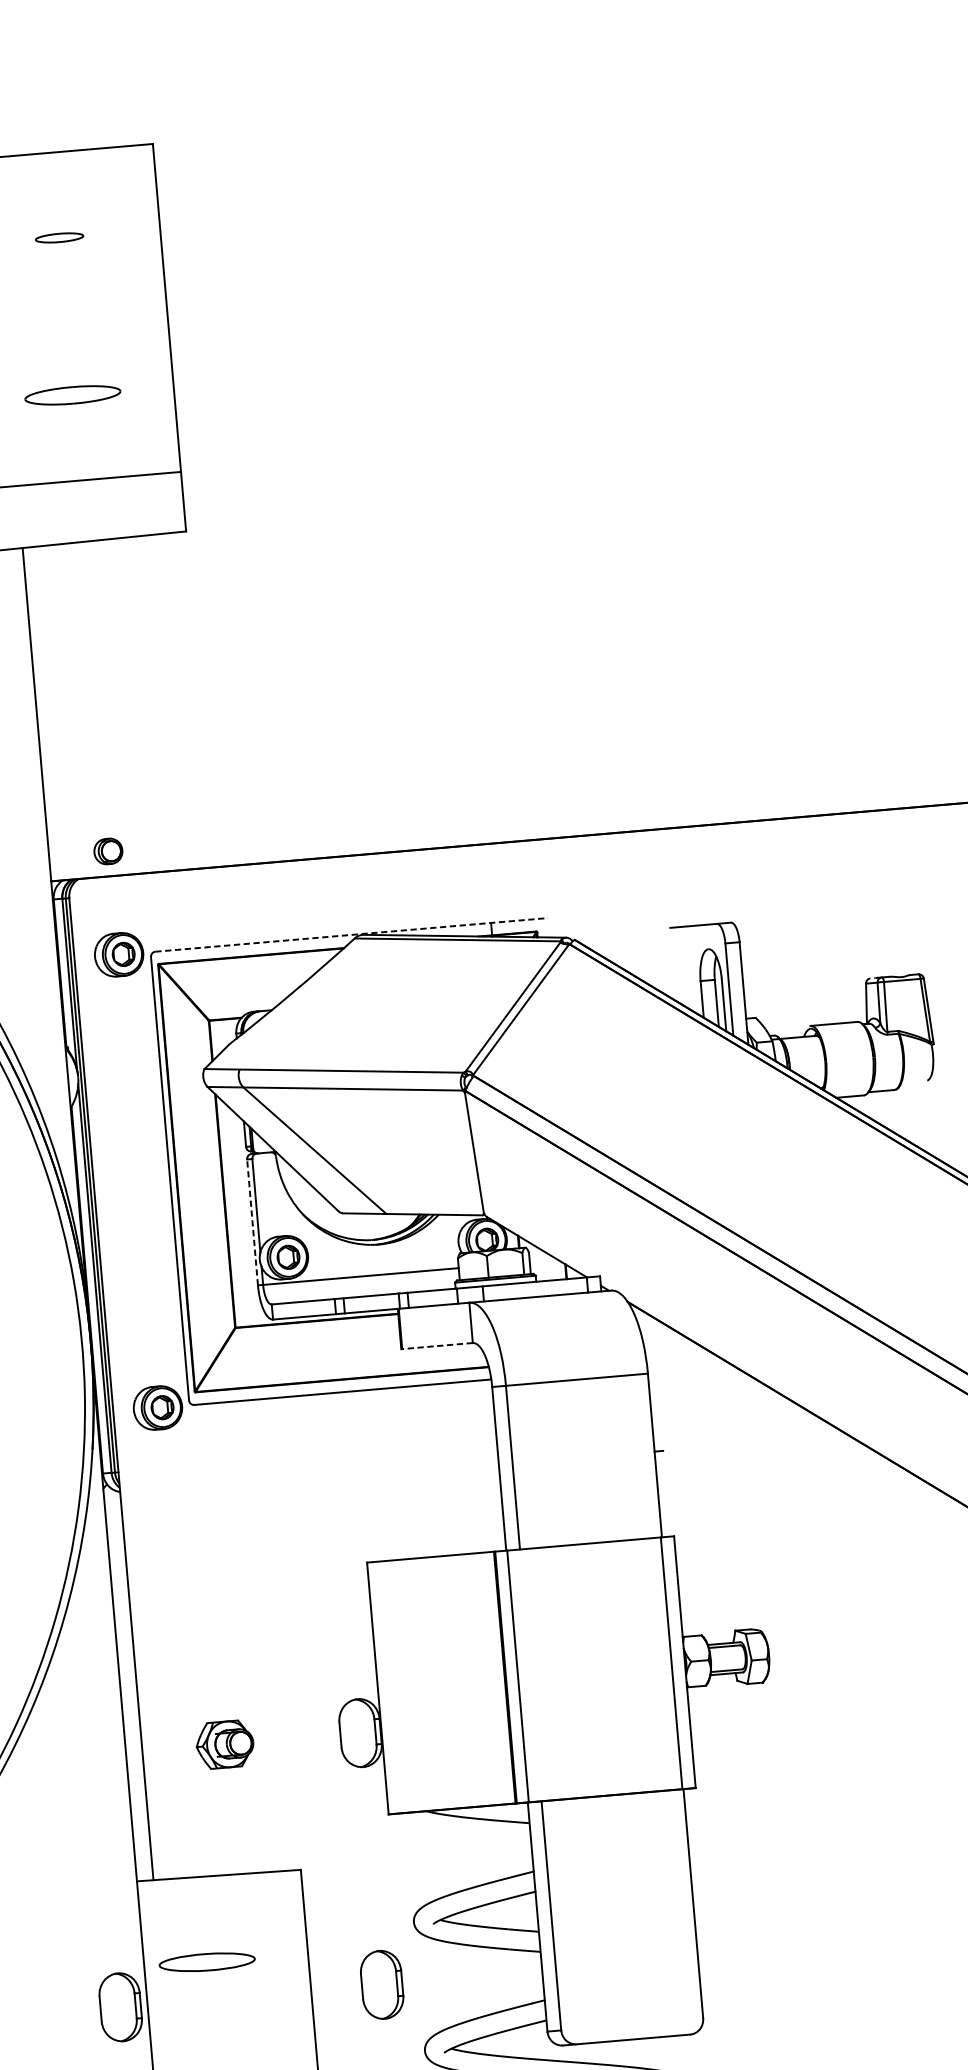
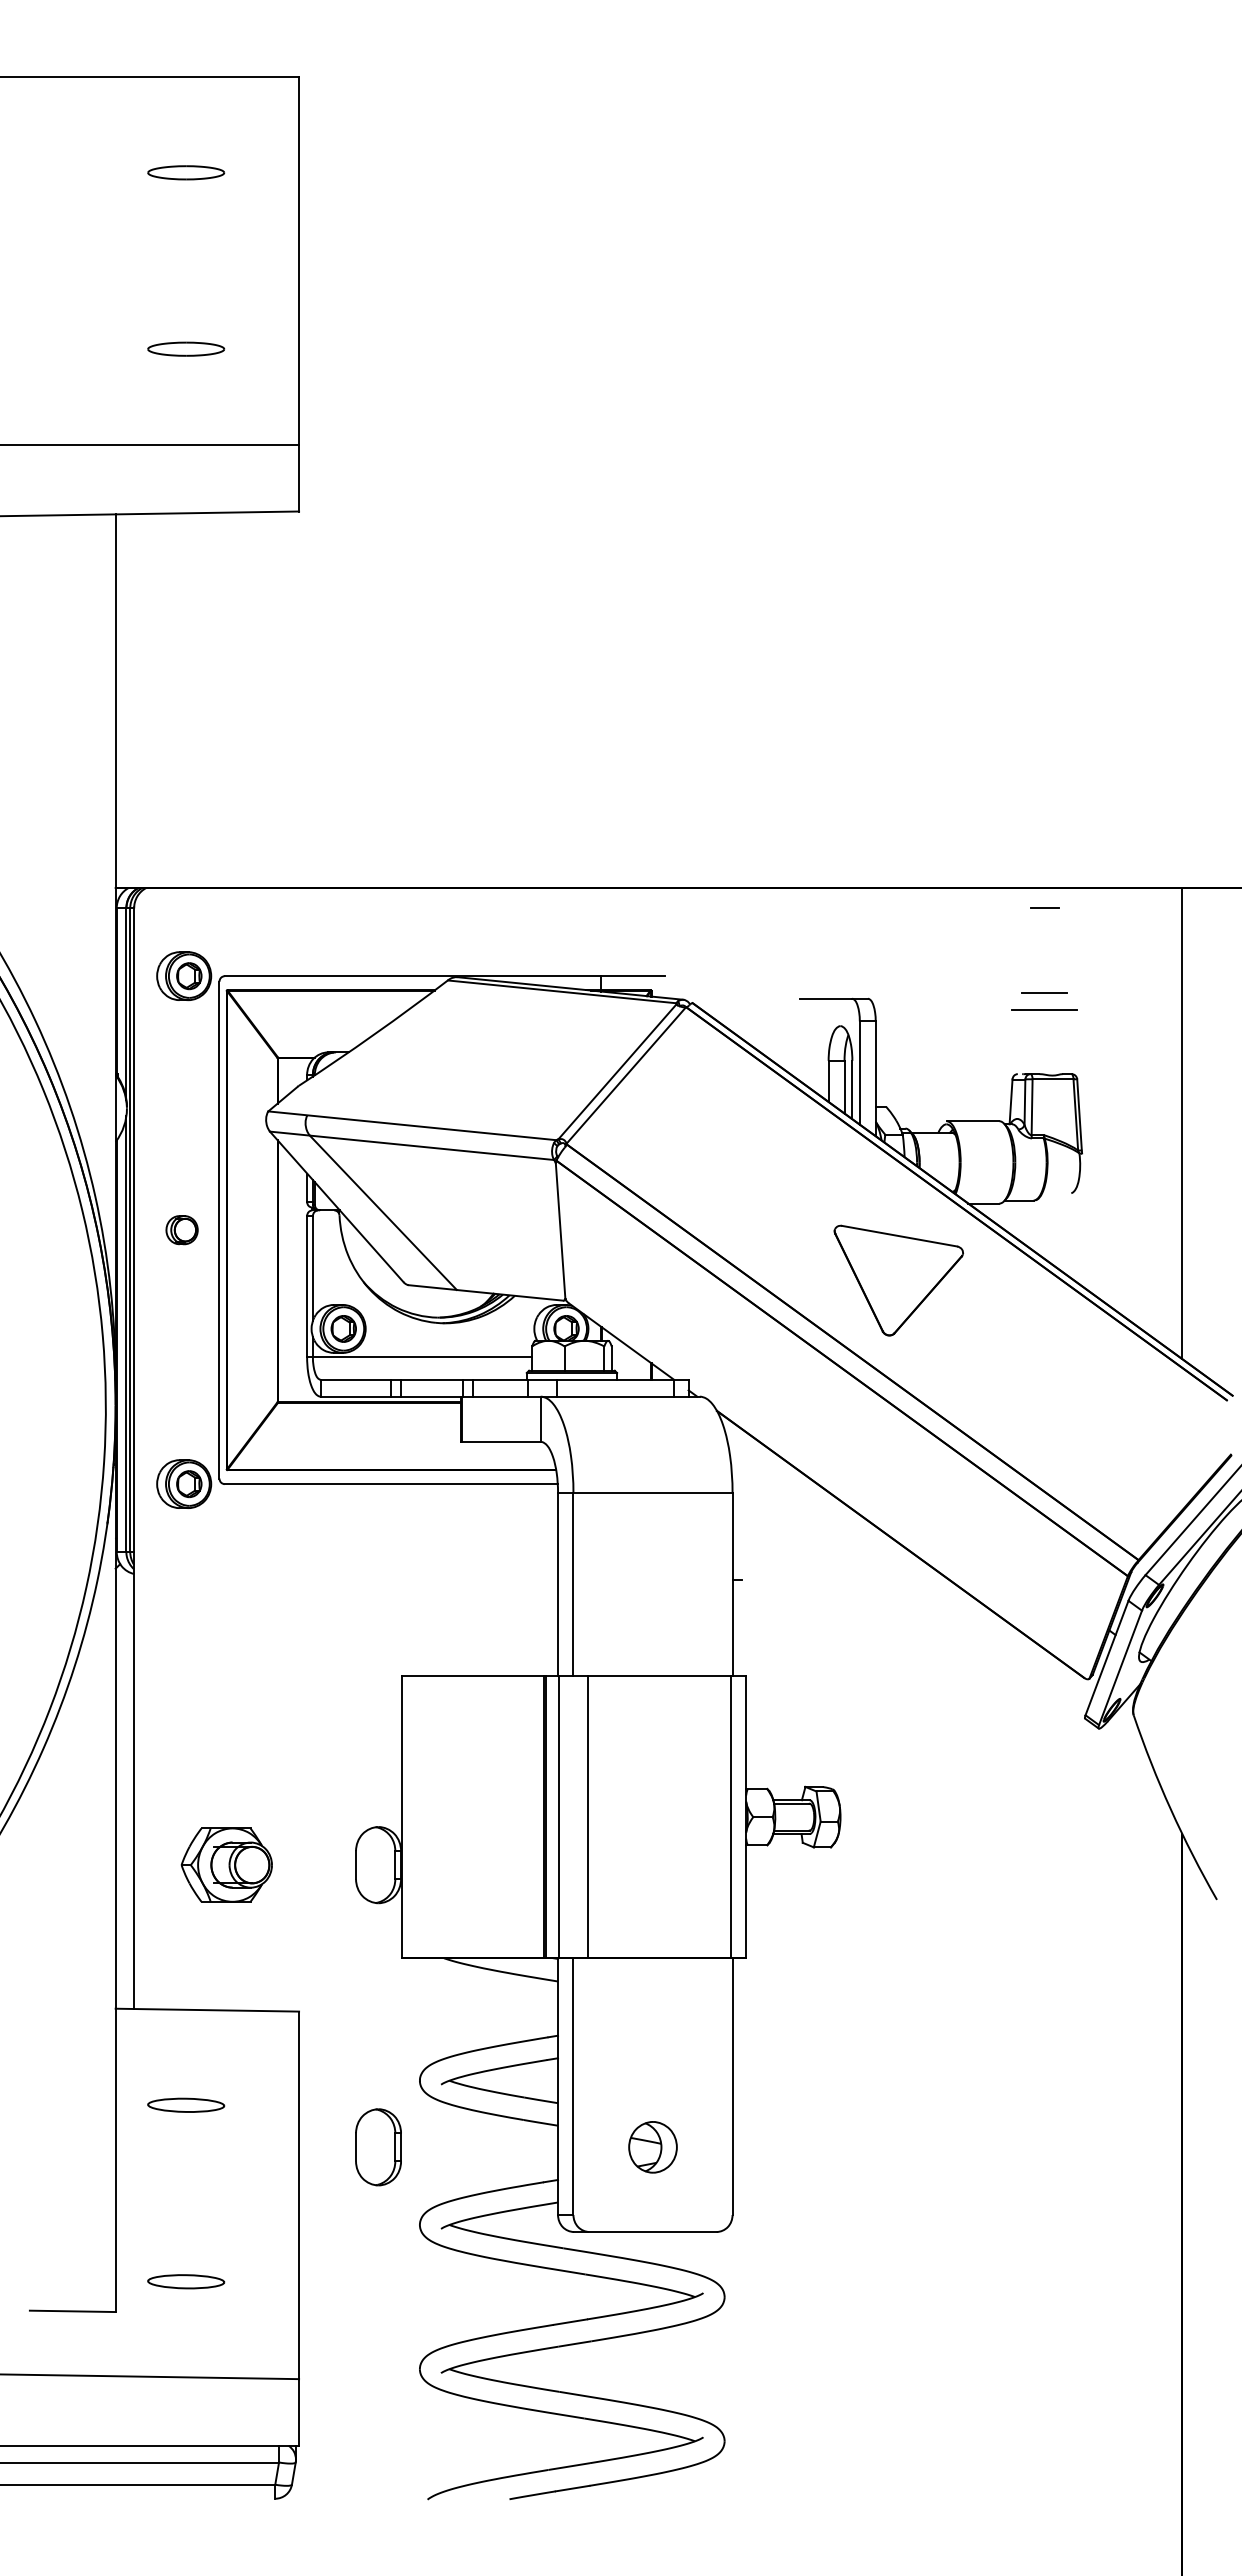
part: (59, 237) -> (186, 172), size x1.43
part: (73, 394) -> (186, 348), size x0.71
line: (881, 828) -> (1044, 908), added
part: (107, 851) -> (181, 1230), moved
line: (888, 904) -> (1044, 993), added
line: (889, 919) -> (1044, 1010), added
line: (352, 935) -> (445, 976), dashed -> solid
part: (779, 1171) -> (898, 1280), added
line: (252, 1222) -> (307, 1286), dashed -> solid
line: (436, 1345) -> (500, 1441), dashed -> solid
line: (544, 1674) -> (588, 1817), added
part: (224, 1744) -> (226, 1864), size x1.43
part: (207, 1961) -> (186, 2104), size x0.71
part: (626, 1964) -> (652, 2147), added
part: (120, 2007) -> (85, 2147), removed

